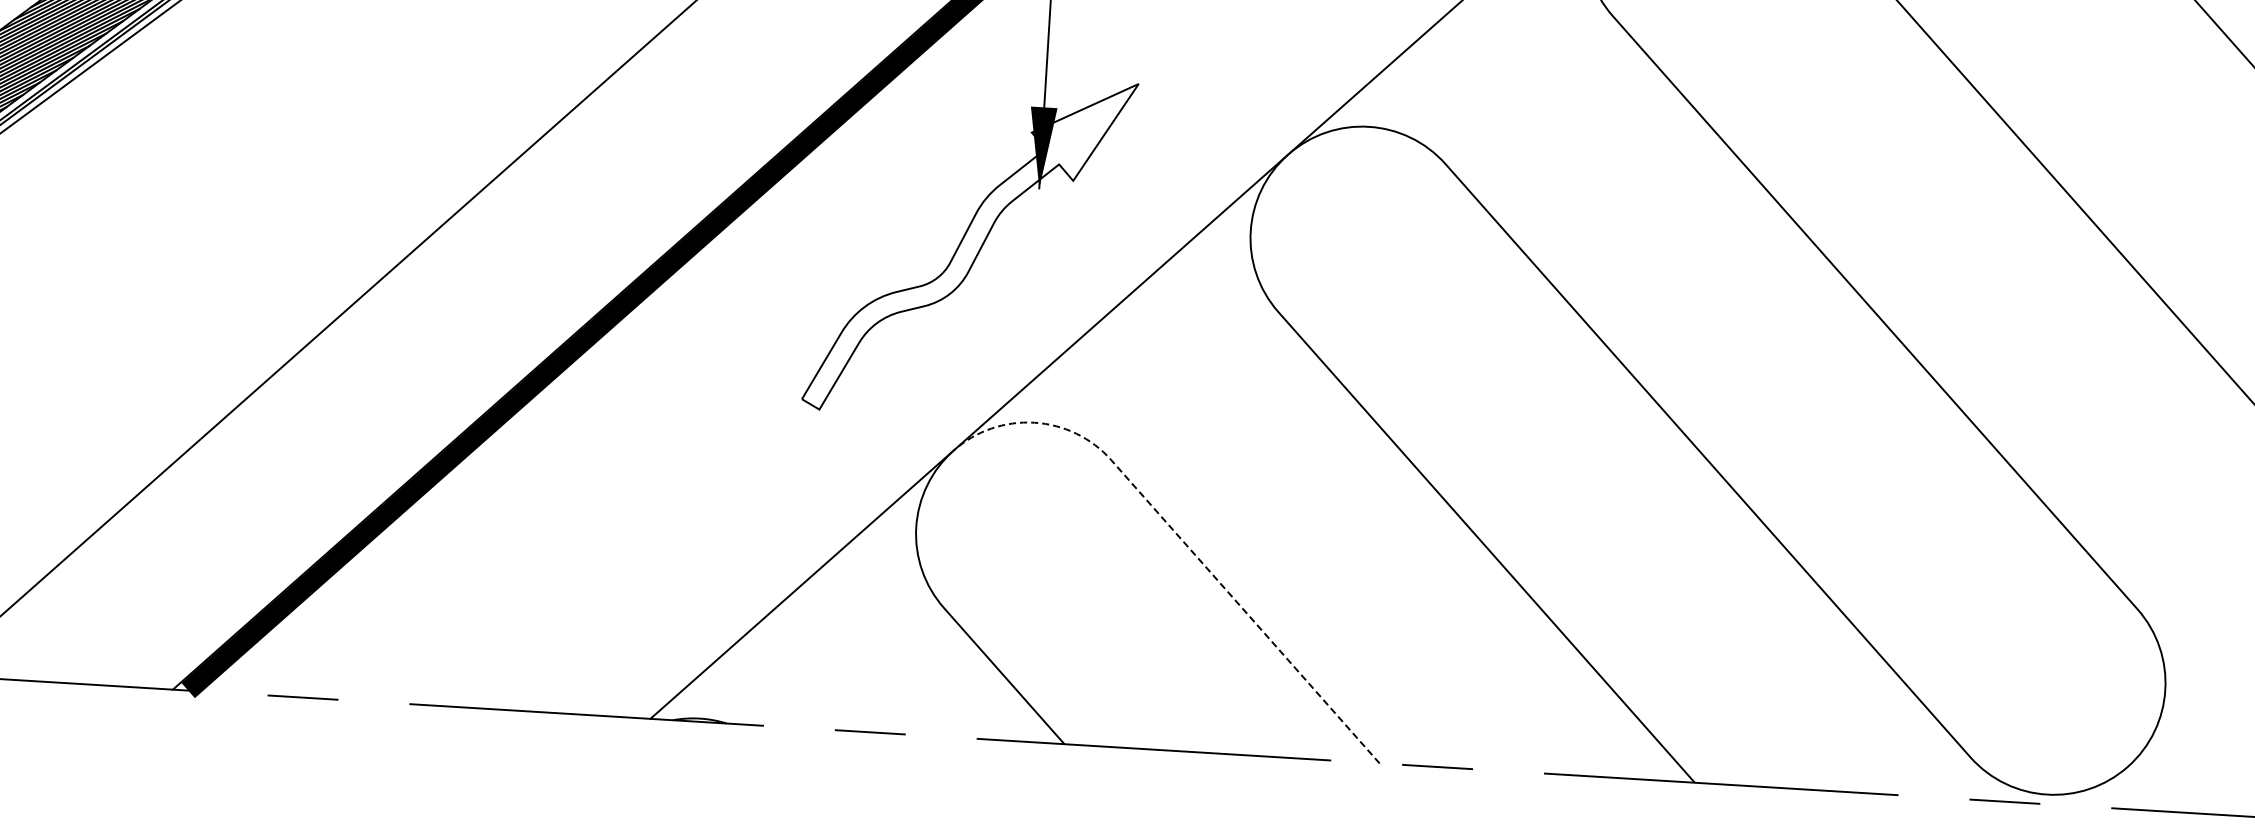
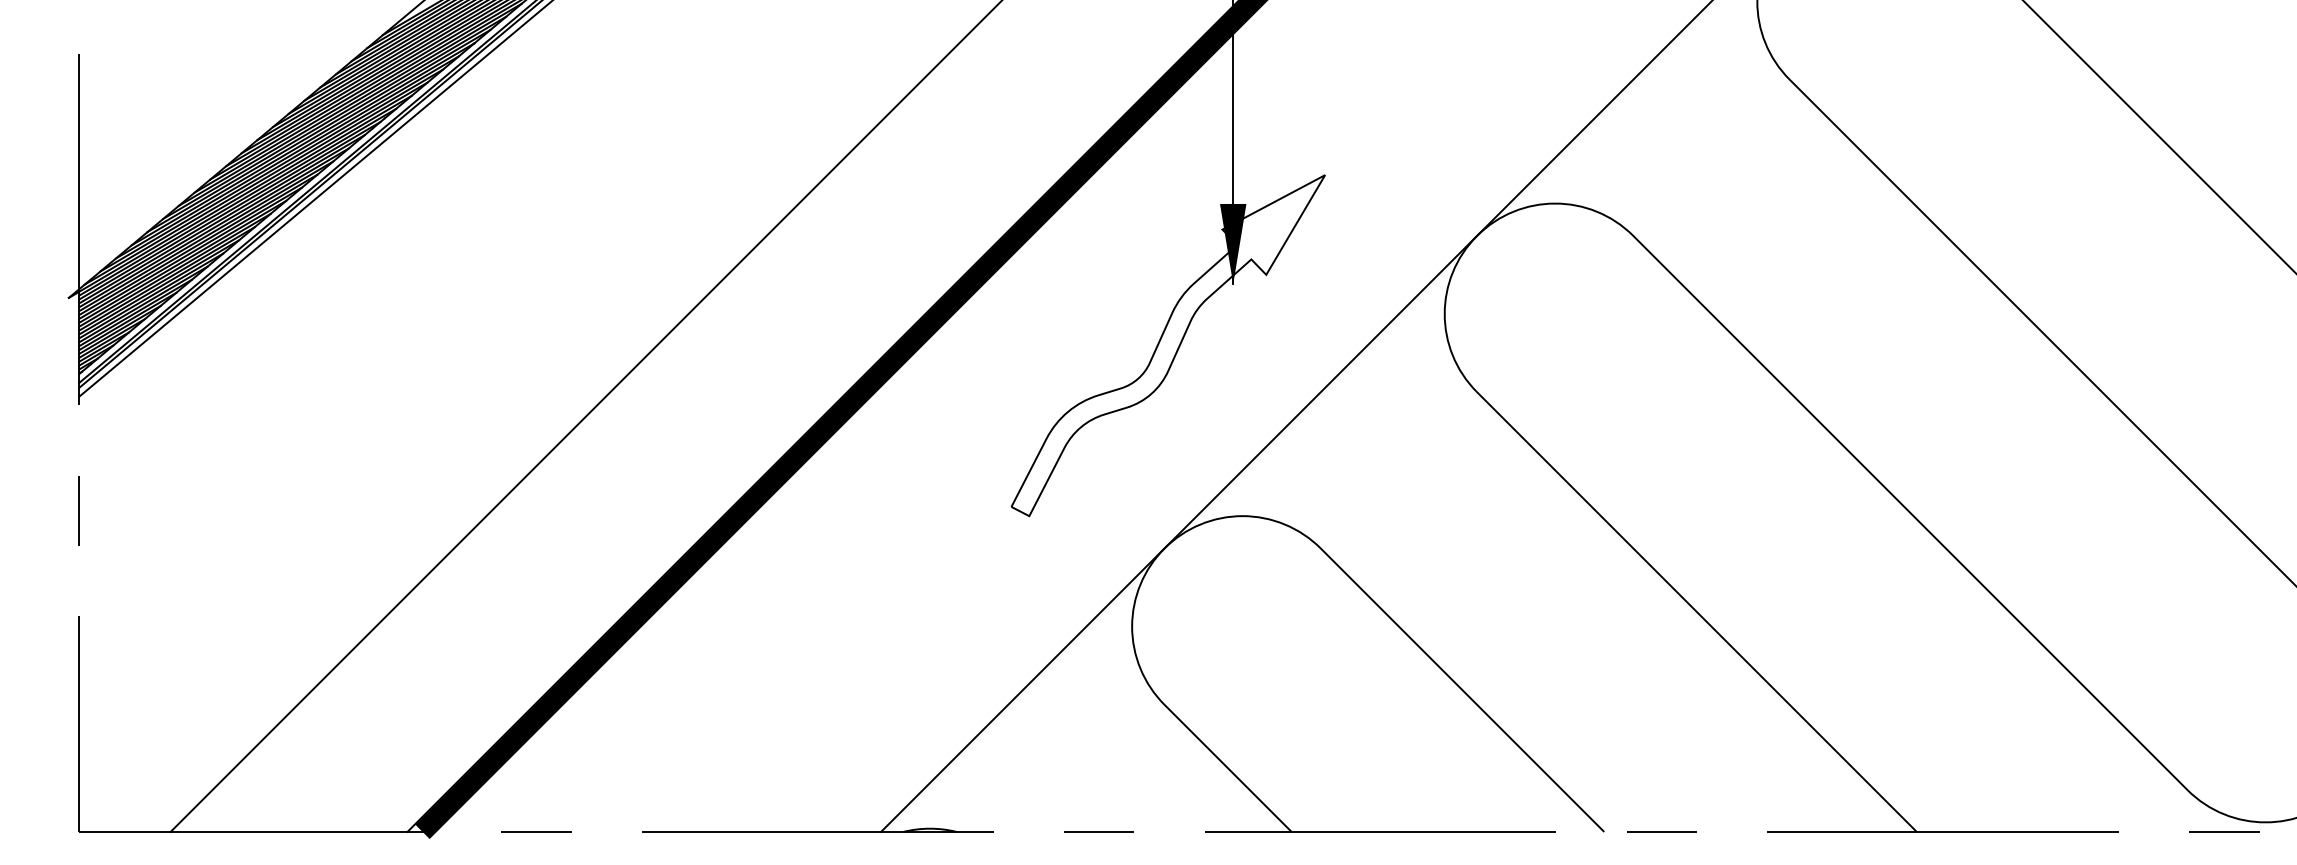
line: (1181, 539) -> (1394, 622), dashed -> solid

